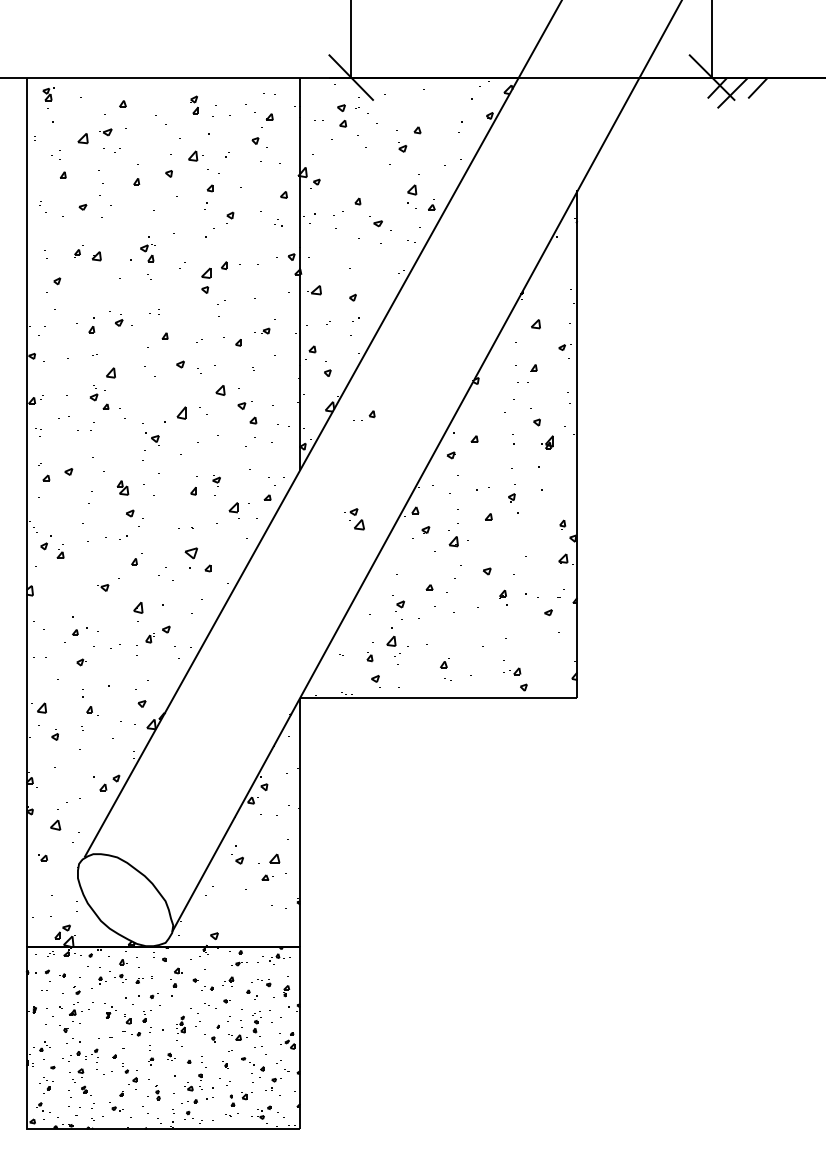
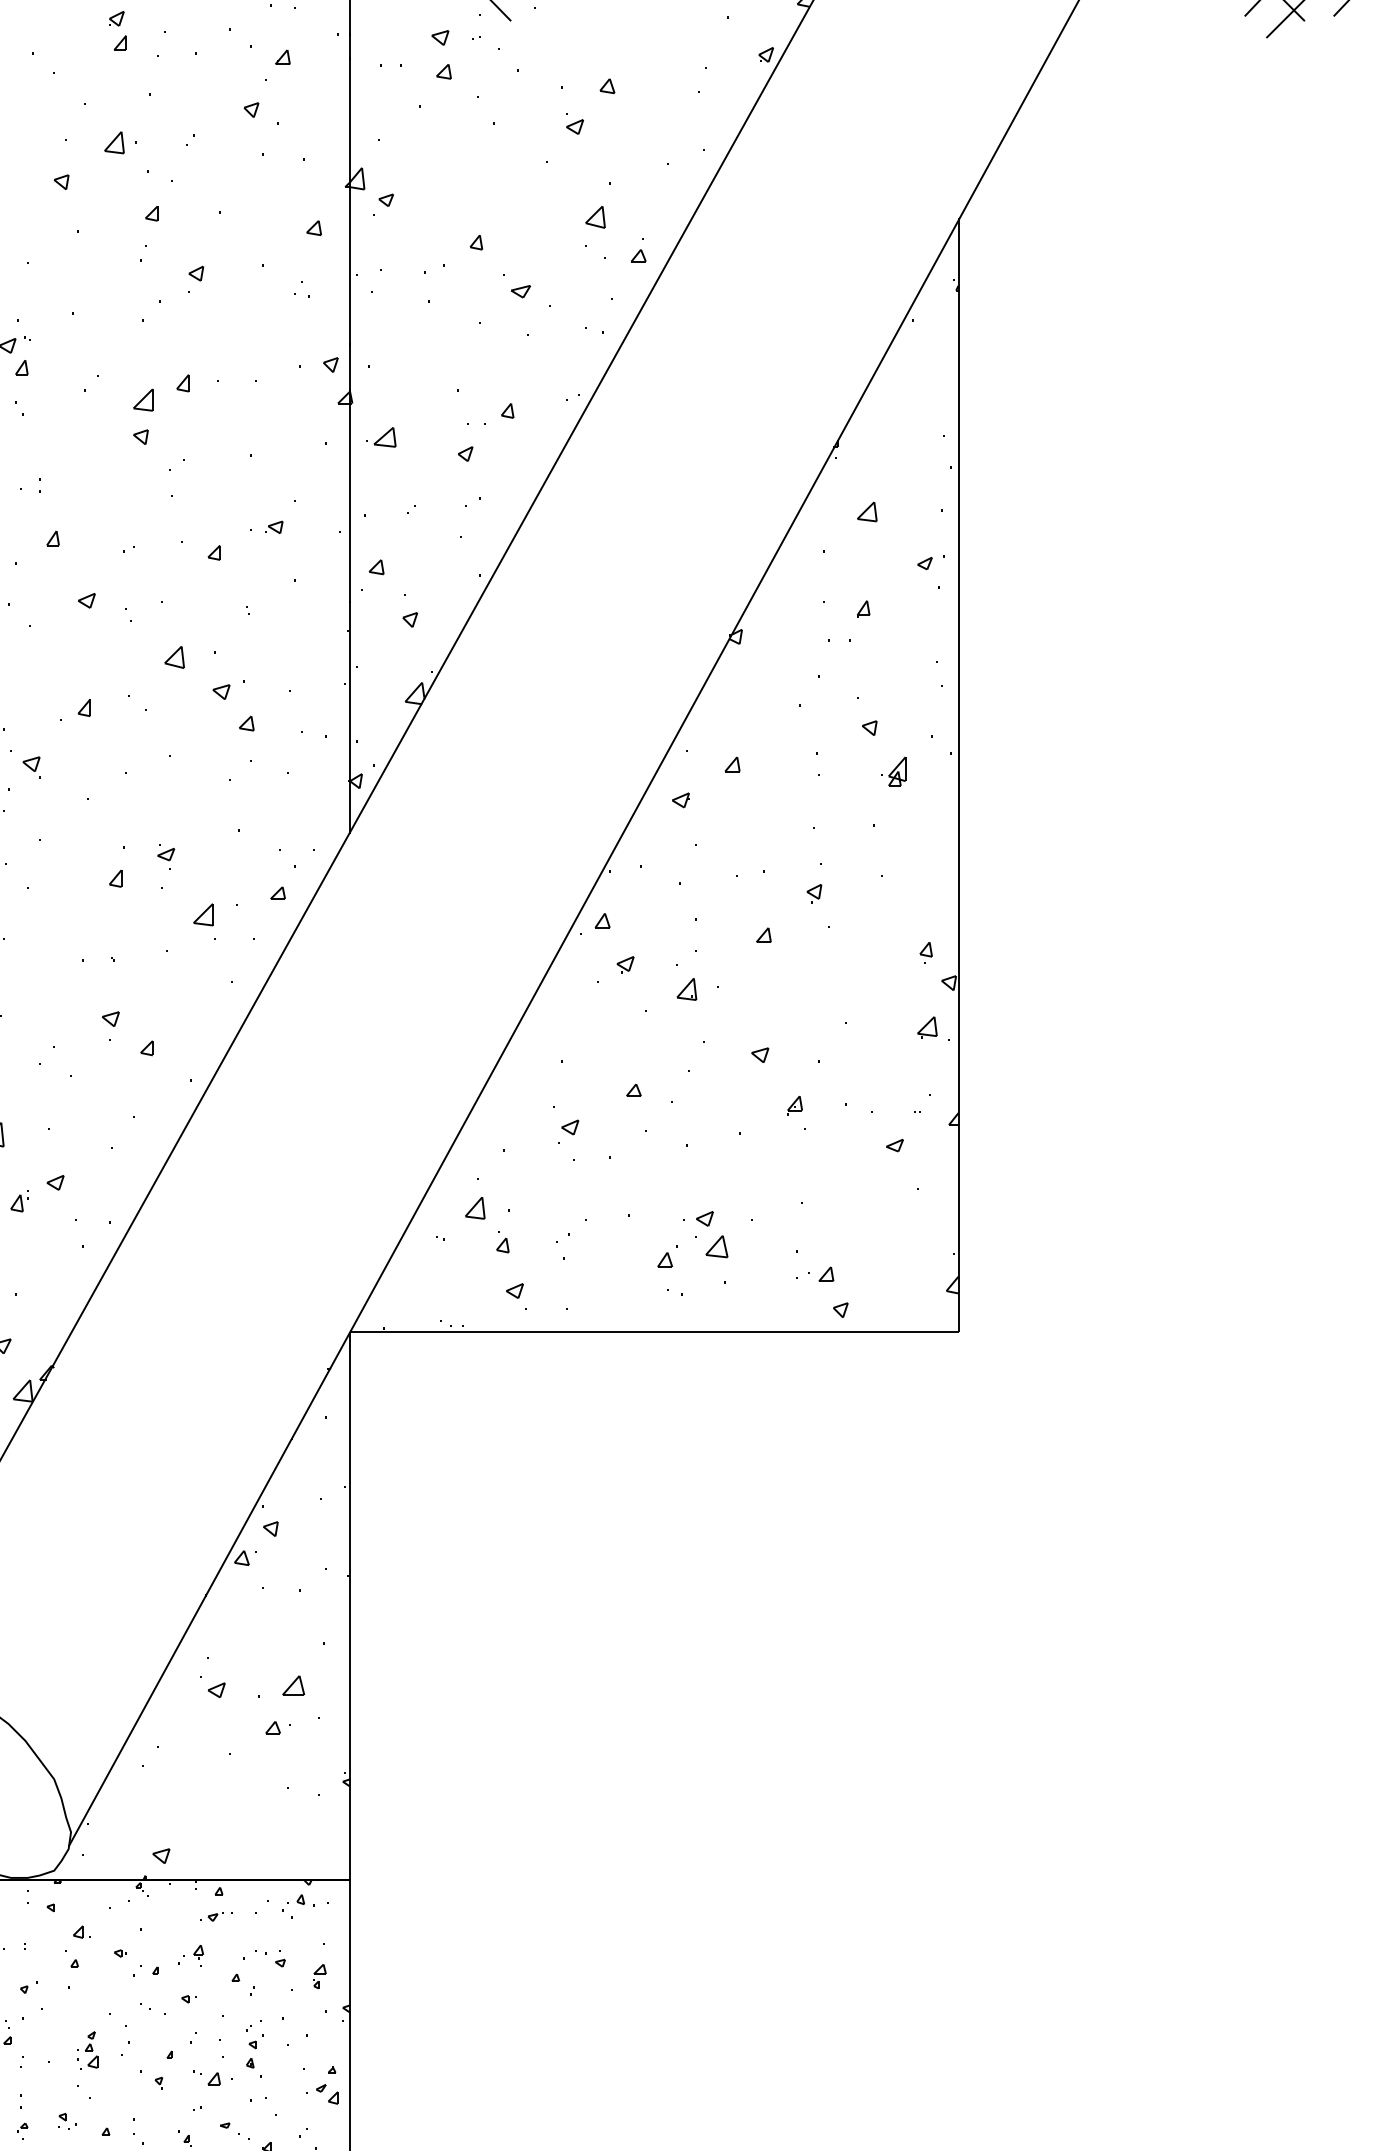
part: (175, 413) -> (75, 708), size x0.62
part: (364, 415) -> (490, 413), moved
part: (354, 519) -> (706, 1235), moved
part: (191, 557) -> (111, 1024), size x0.62
part: (391, 636) -> (475, 1197), moved

